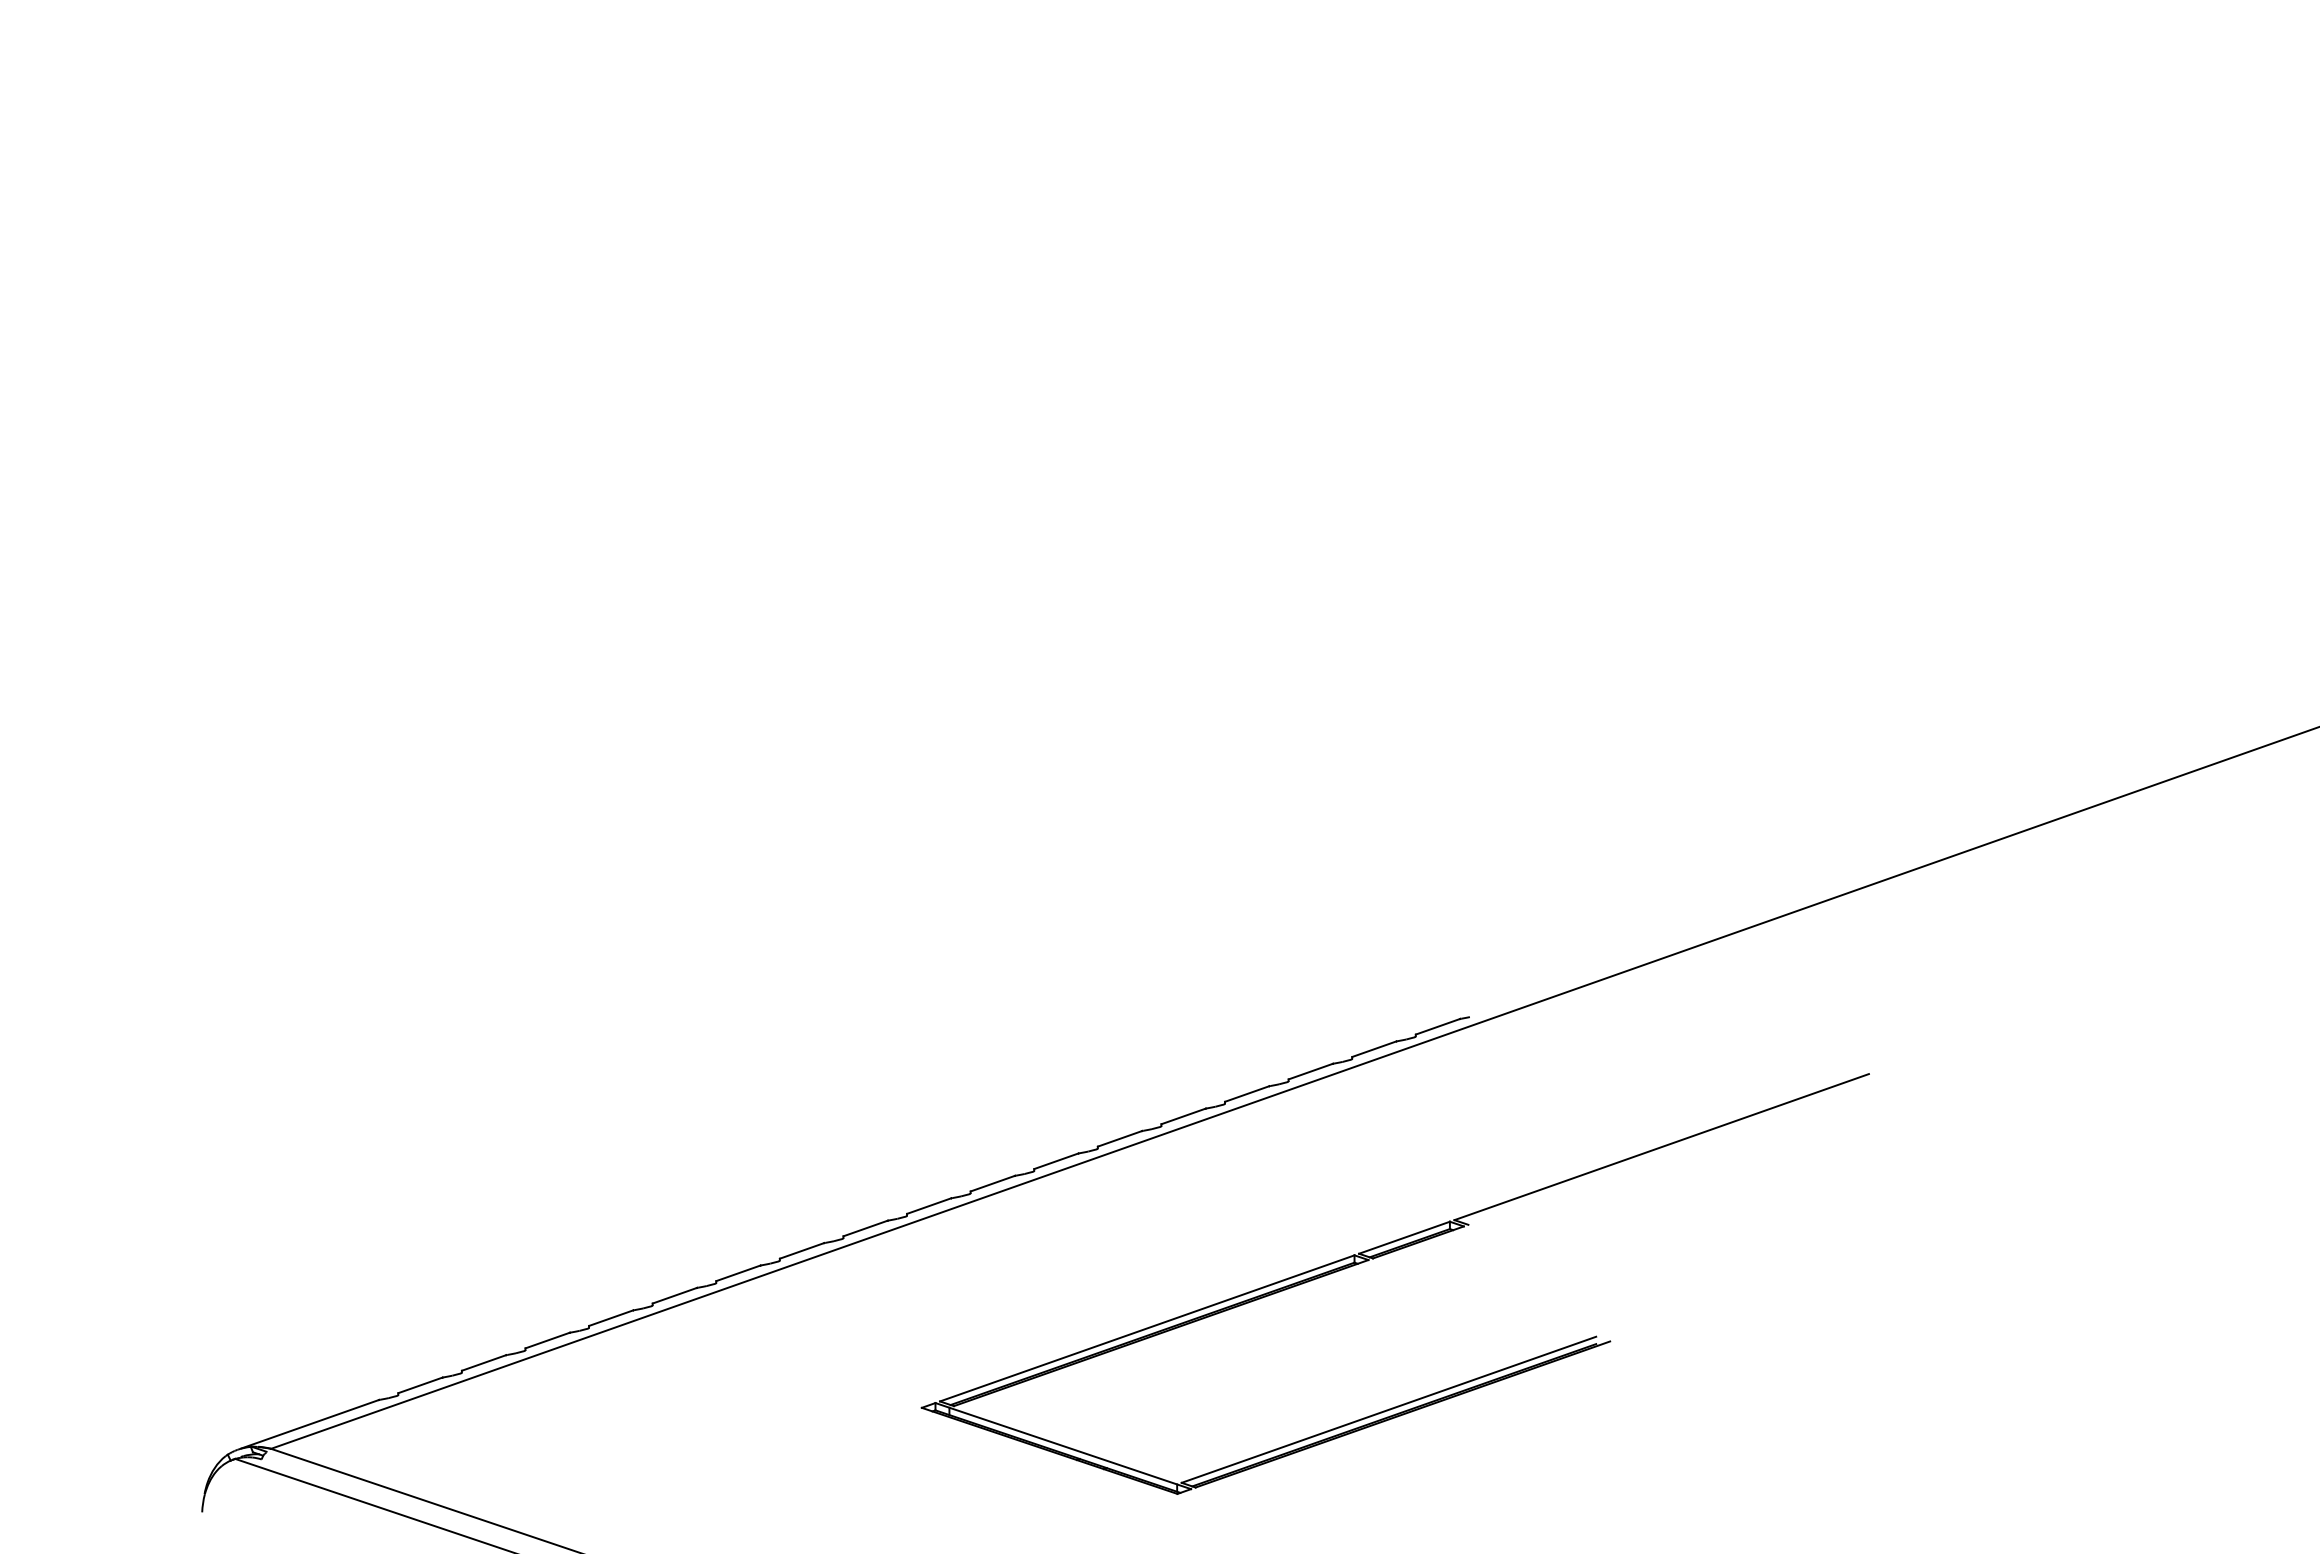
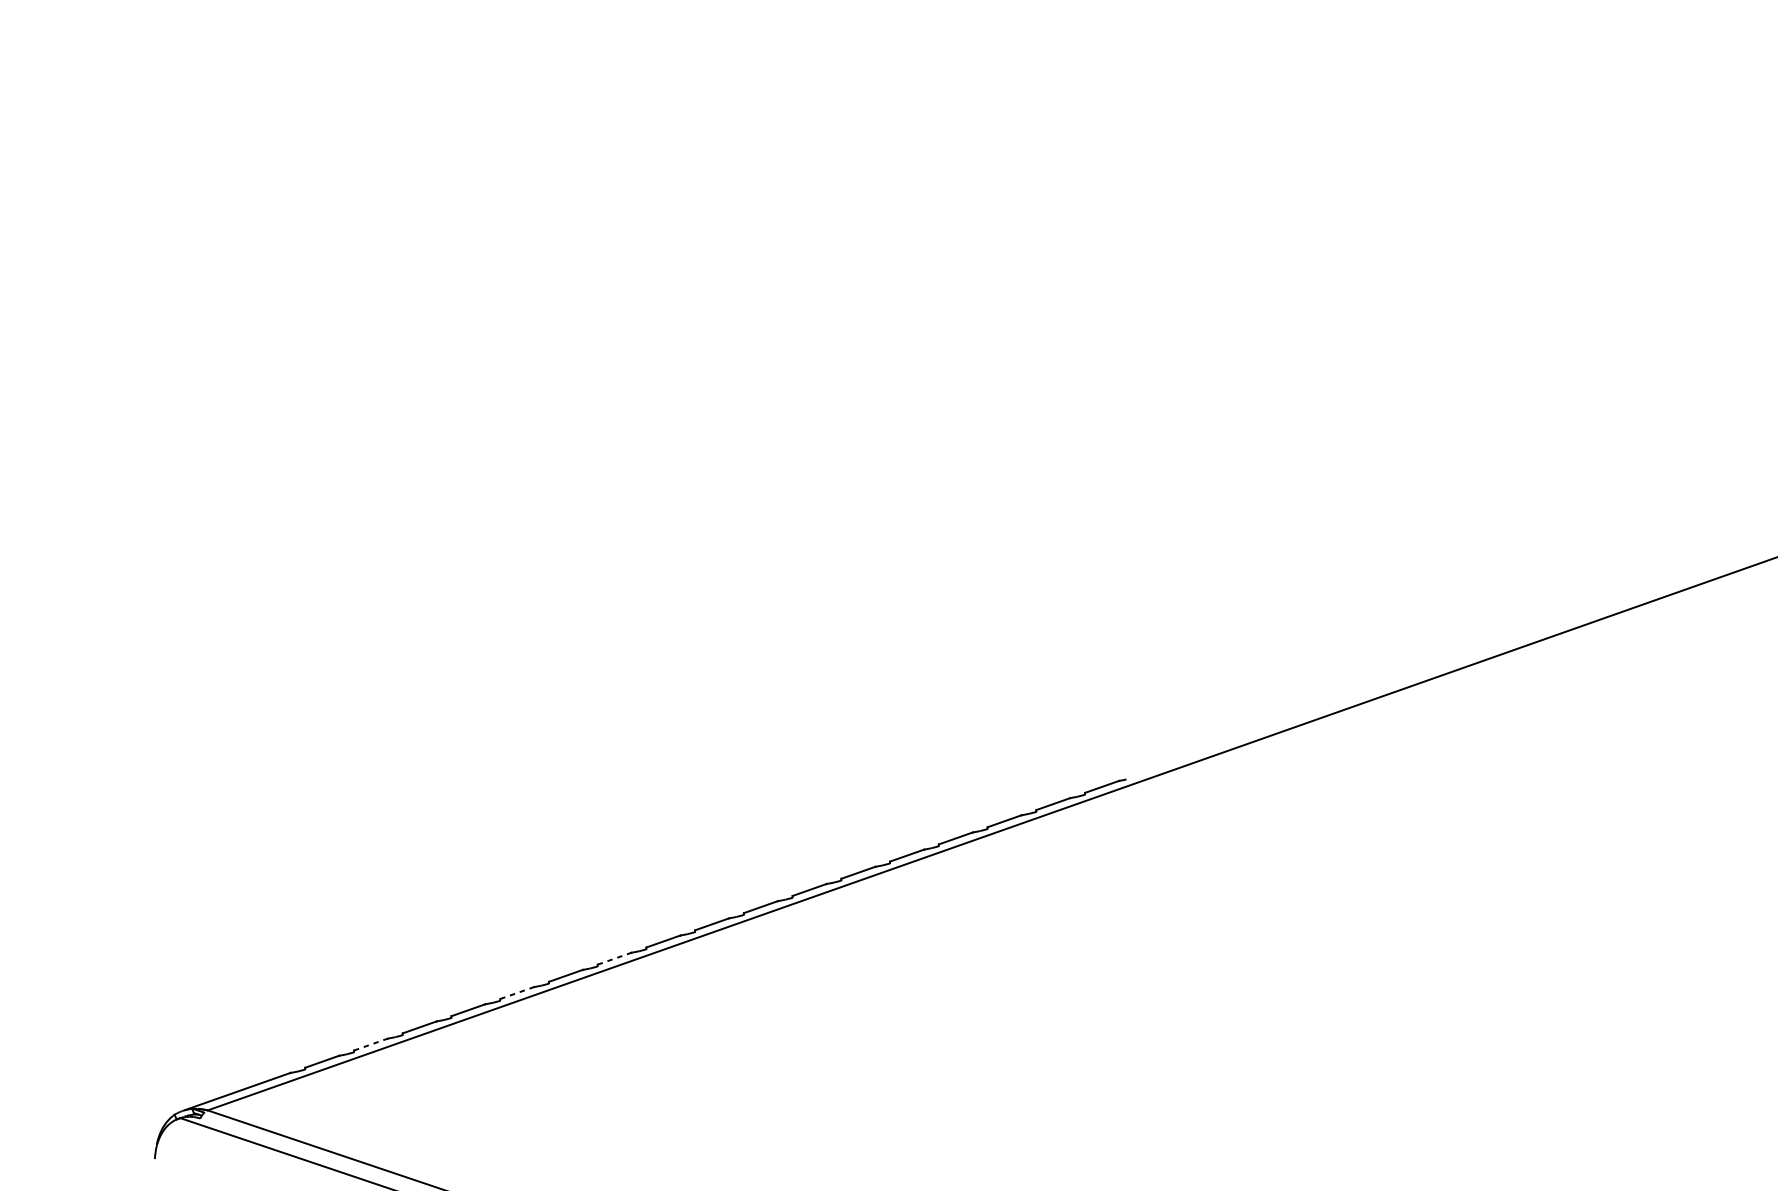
line: (802, 1250) -> (615, 958), solid -> dashed
part: (1382, 1256) -> (1059, 962), removed
line: (675, 1295) -> (517, 992), solid -> dashed
line: (484, 1362) -> (371, 1044), solid -> dashed

